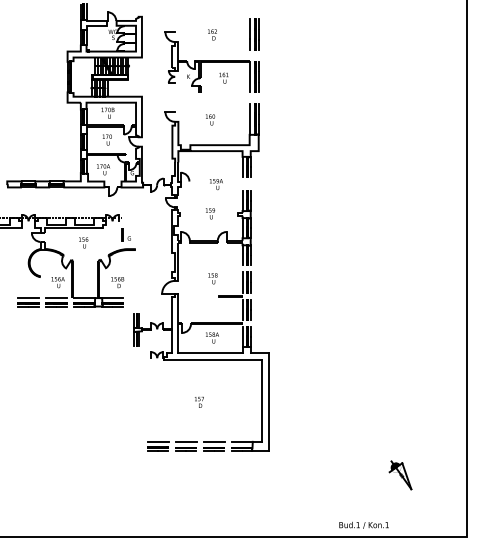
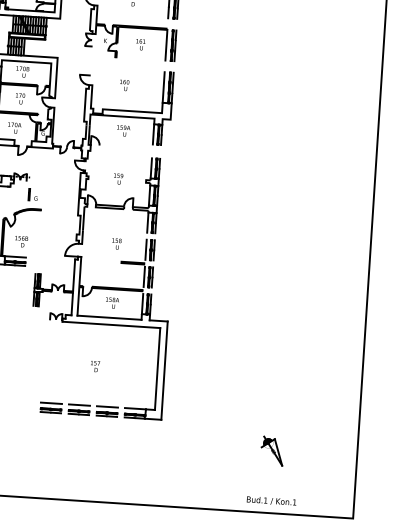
text: (216, 184) -> (123, 131), moved
part: (400, 475) -> (272, 451), moved
text: (363, 524) -> (271, 500), moved

